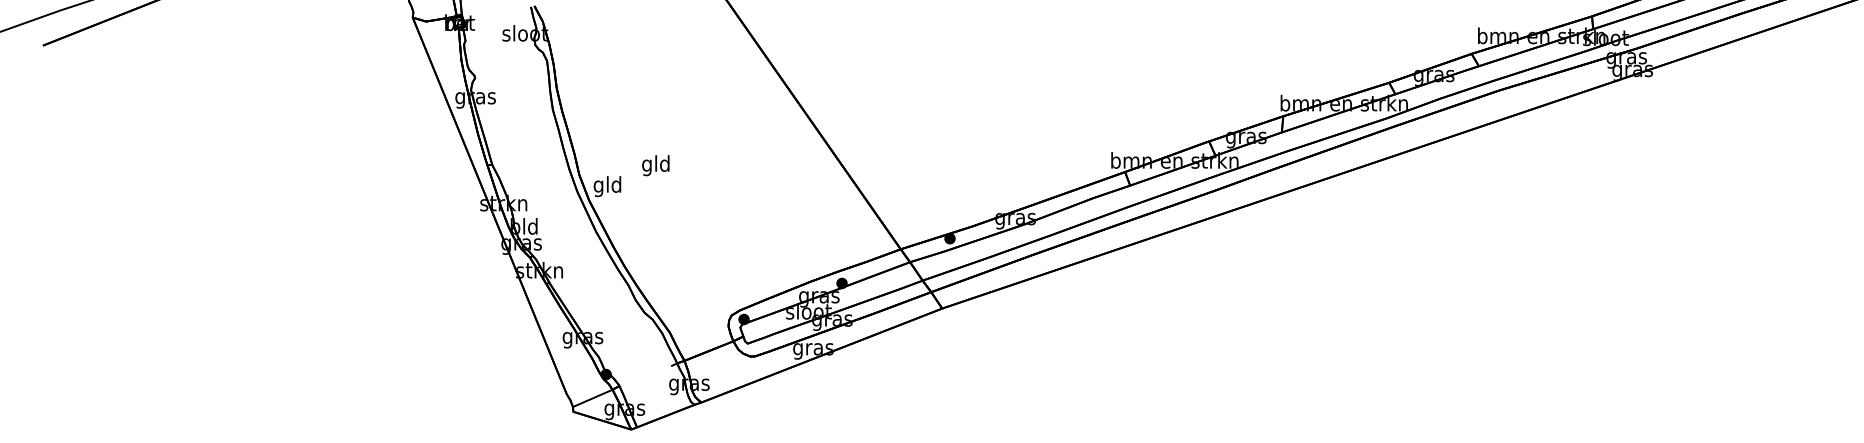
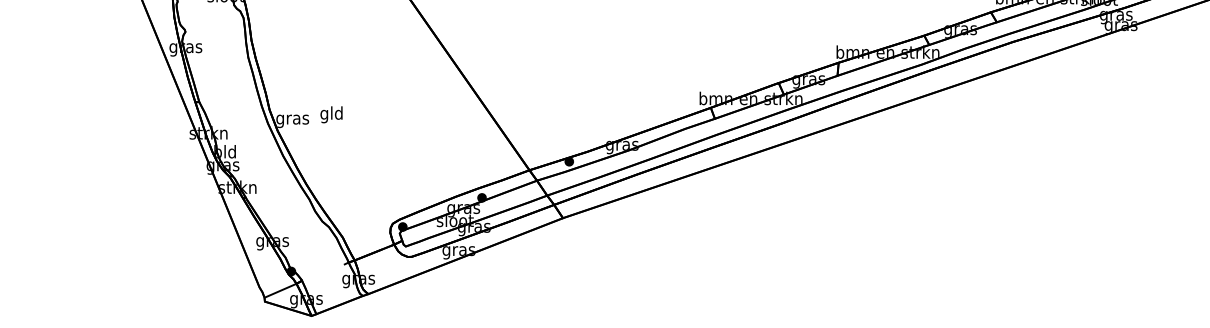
text: (655, 165) -> (331, 114), moved
text: (607, 186) -> (292, 119), gld -> gras

